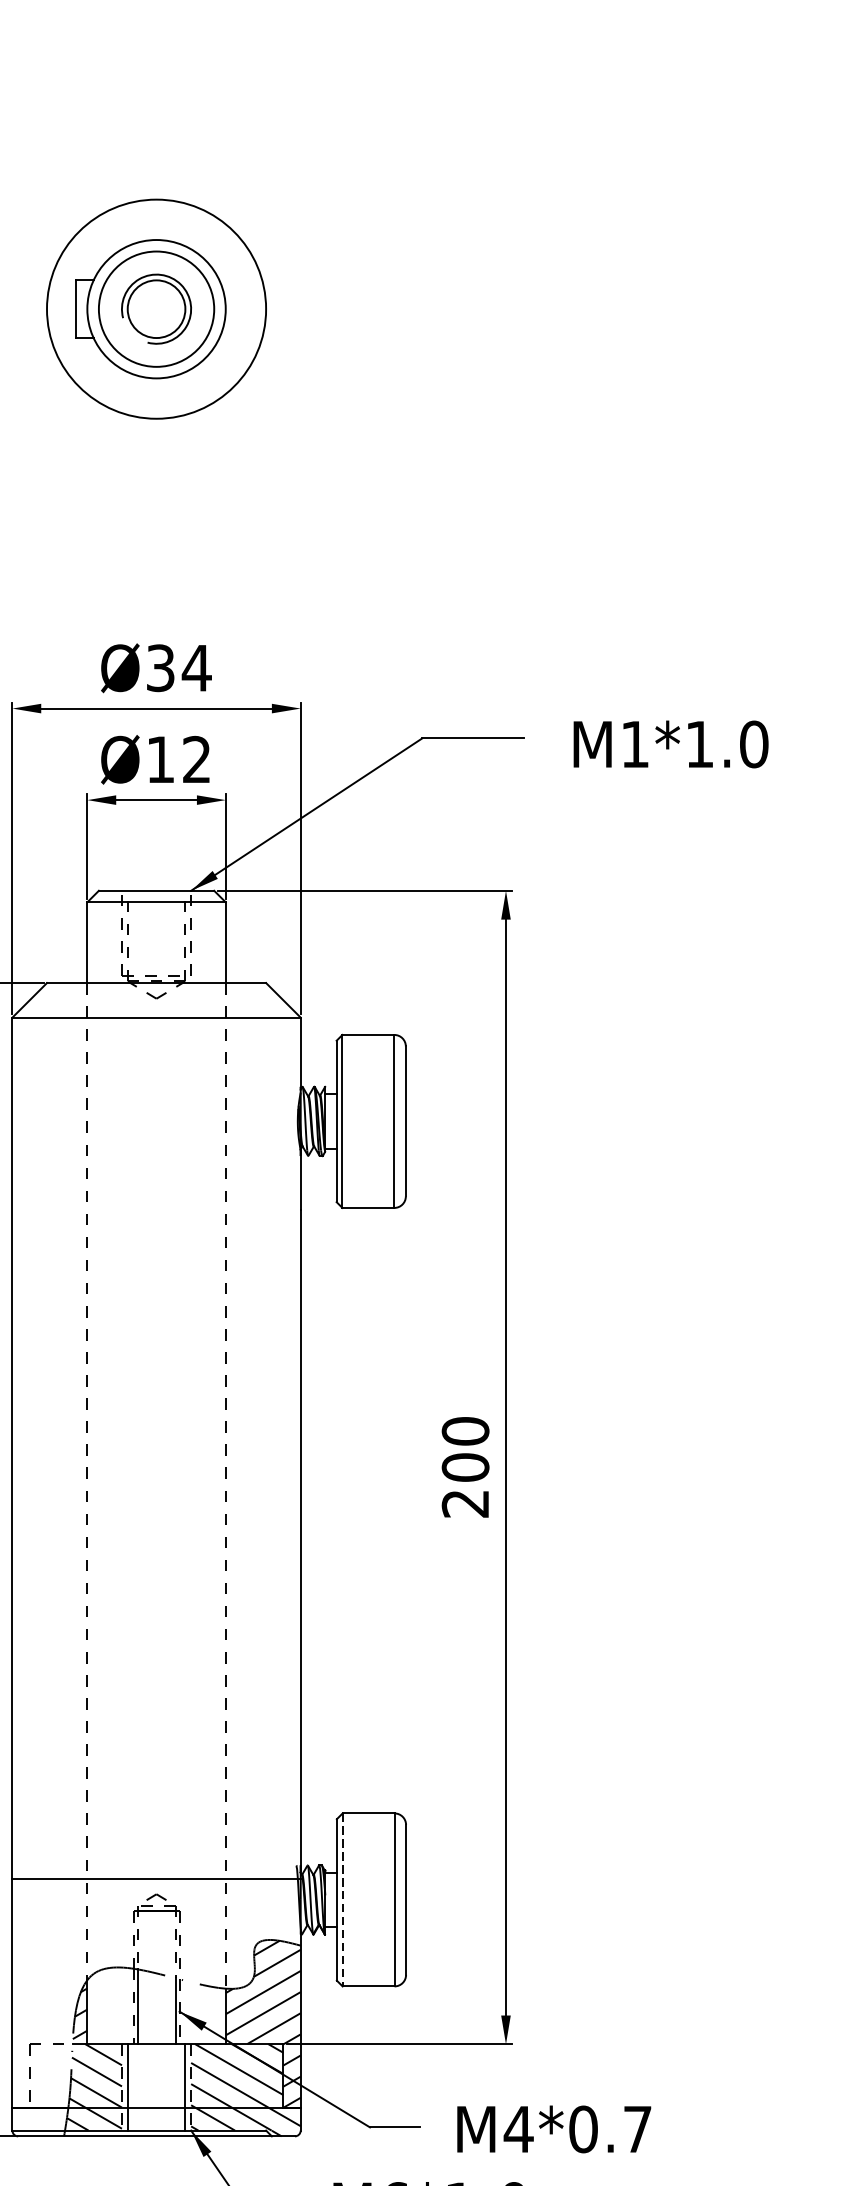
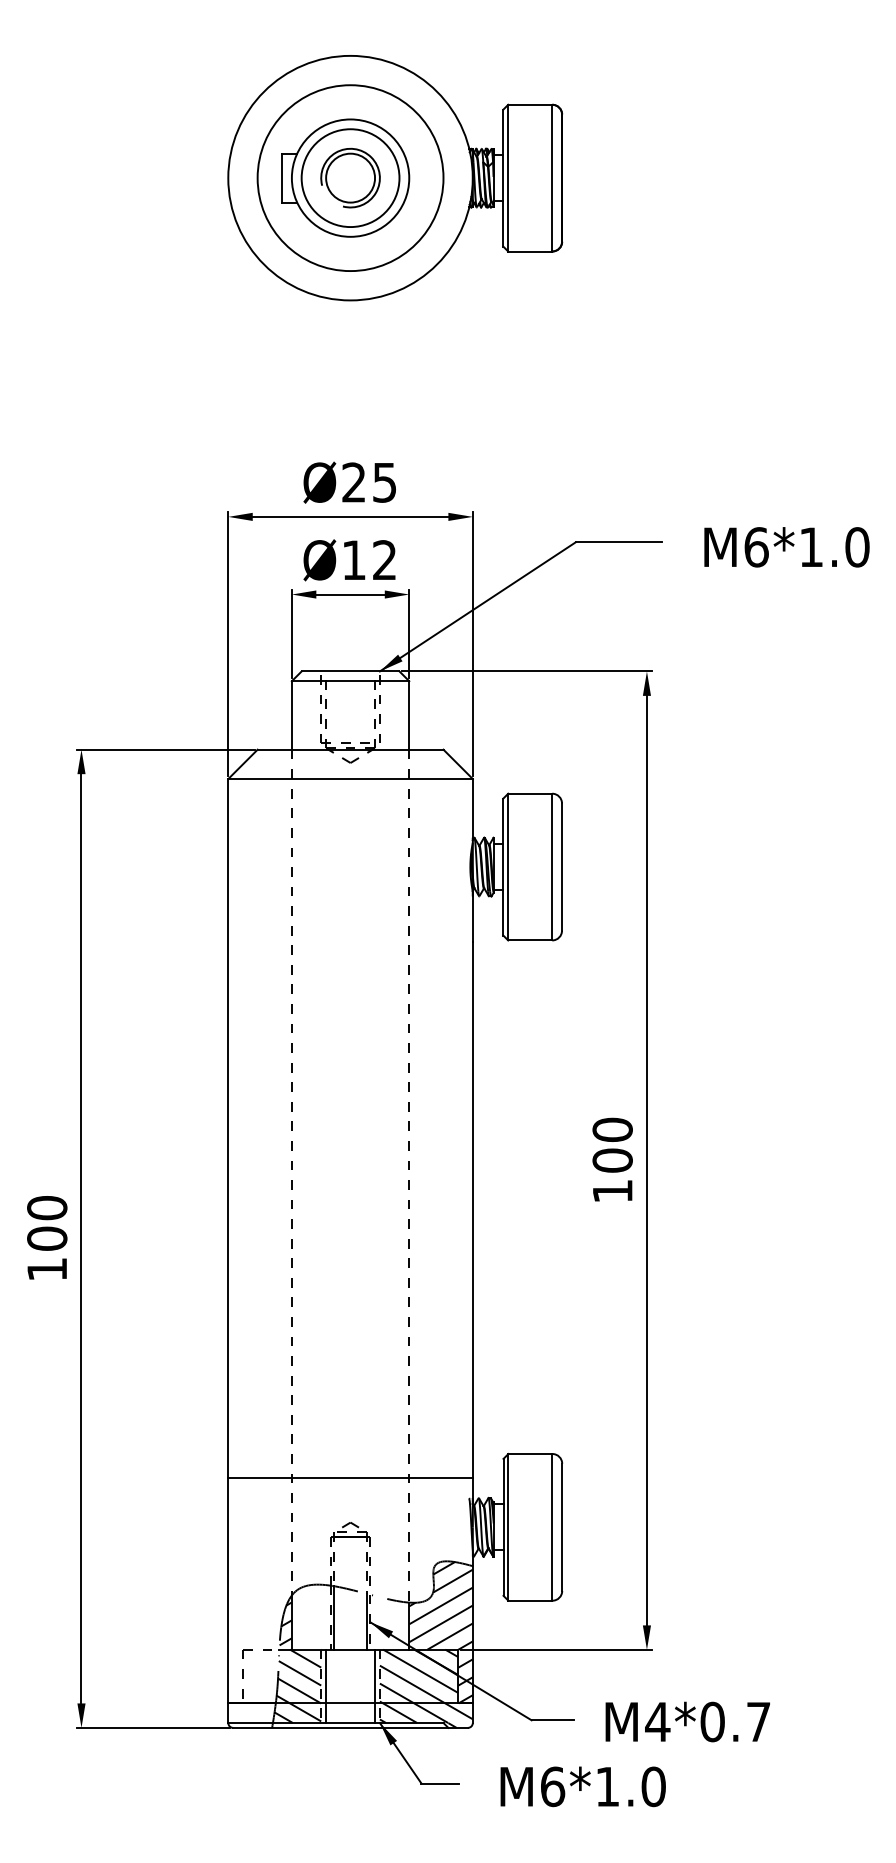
part: (209, 309) -> (395, 178), added
text: (178, 668) -> (369, 482), Ø34 -> Ø25
text: (635, 744) -> (756, 547), M1*1.0 -> M6*1.0
text: (465, 1503) -> (612, 1191), 200 -> 100
line: (156, 1878) -> (350, 1478), moved
line: (342, 1900) -> (508, 1527), dashed -> solid

